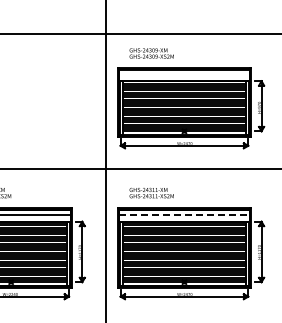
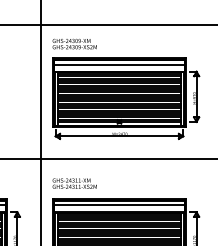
text: (151, 53) -> (74, 44), moved
line: (183, 74) -> (118, 65), added
text: (151, 192) -> (74, 183), moved
line: (184, 214) -> (119, 205), dashed -> solid

